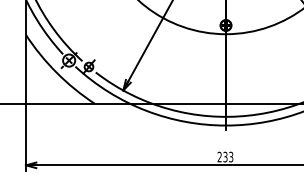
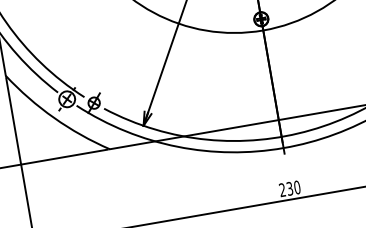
text: (231, 156) -> (297, 186), 233 -> 230

